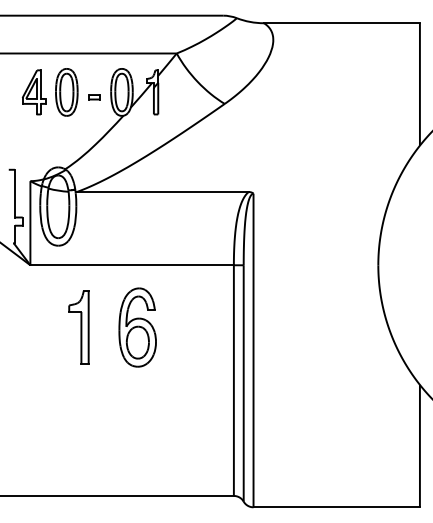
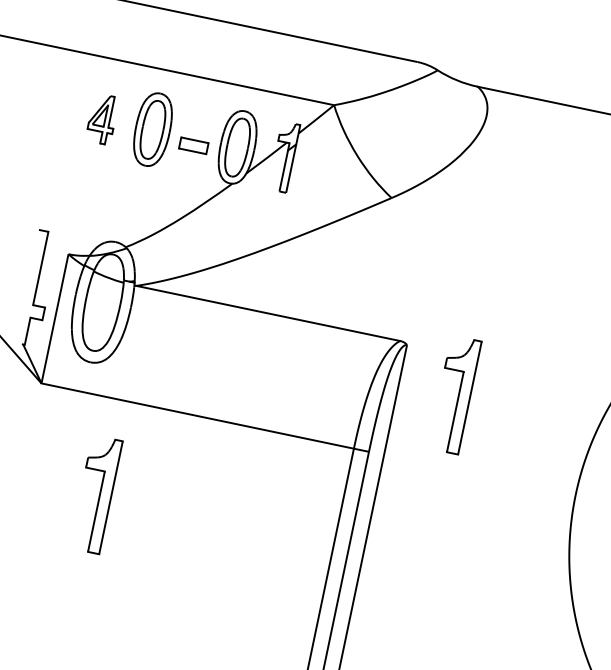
part: (33, 92) -> (101, 119), size x0.7
part: (94, 97) -> (193, 146), size x1.6
part: (289, 218) -> (454, 394), added
part: (137, 327) -> (185, 513), removed

